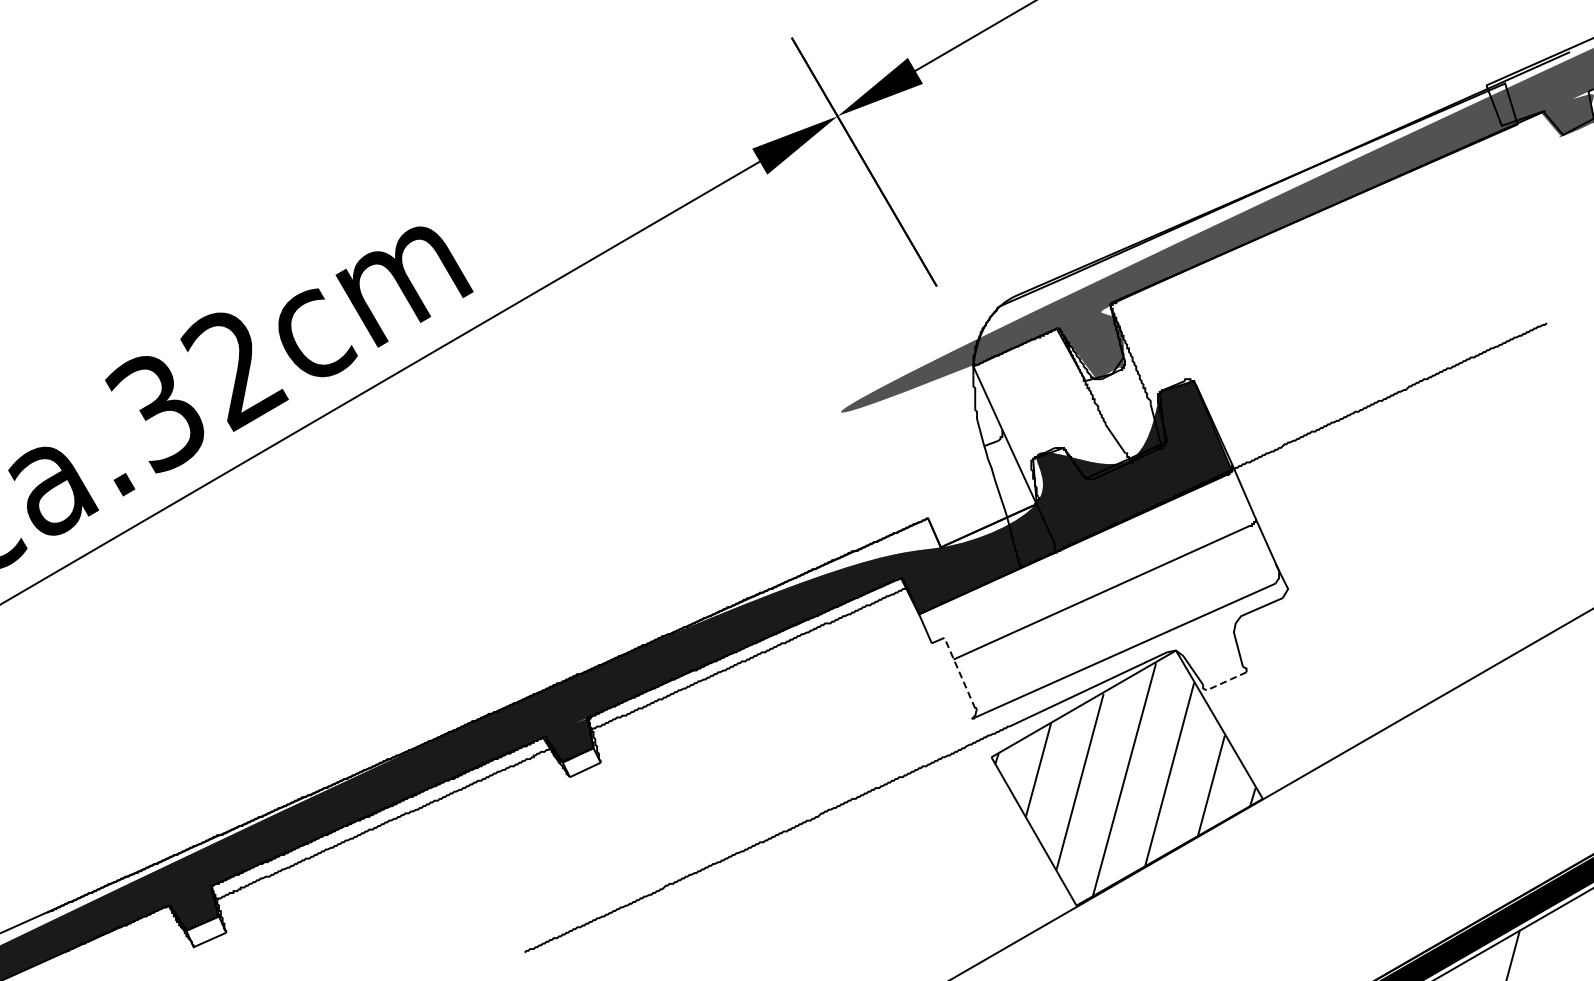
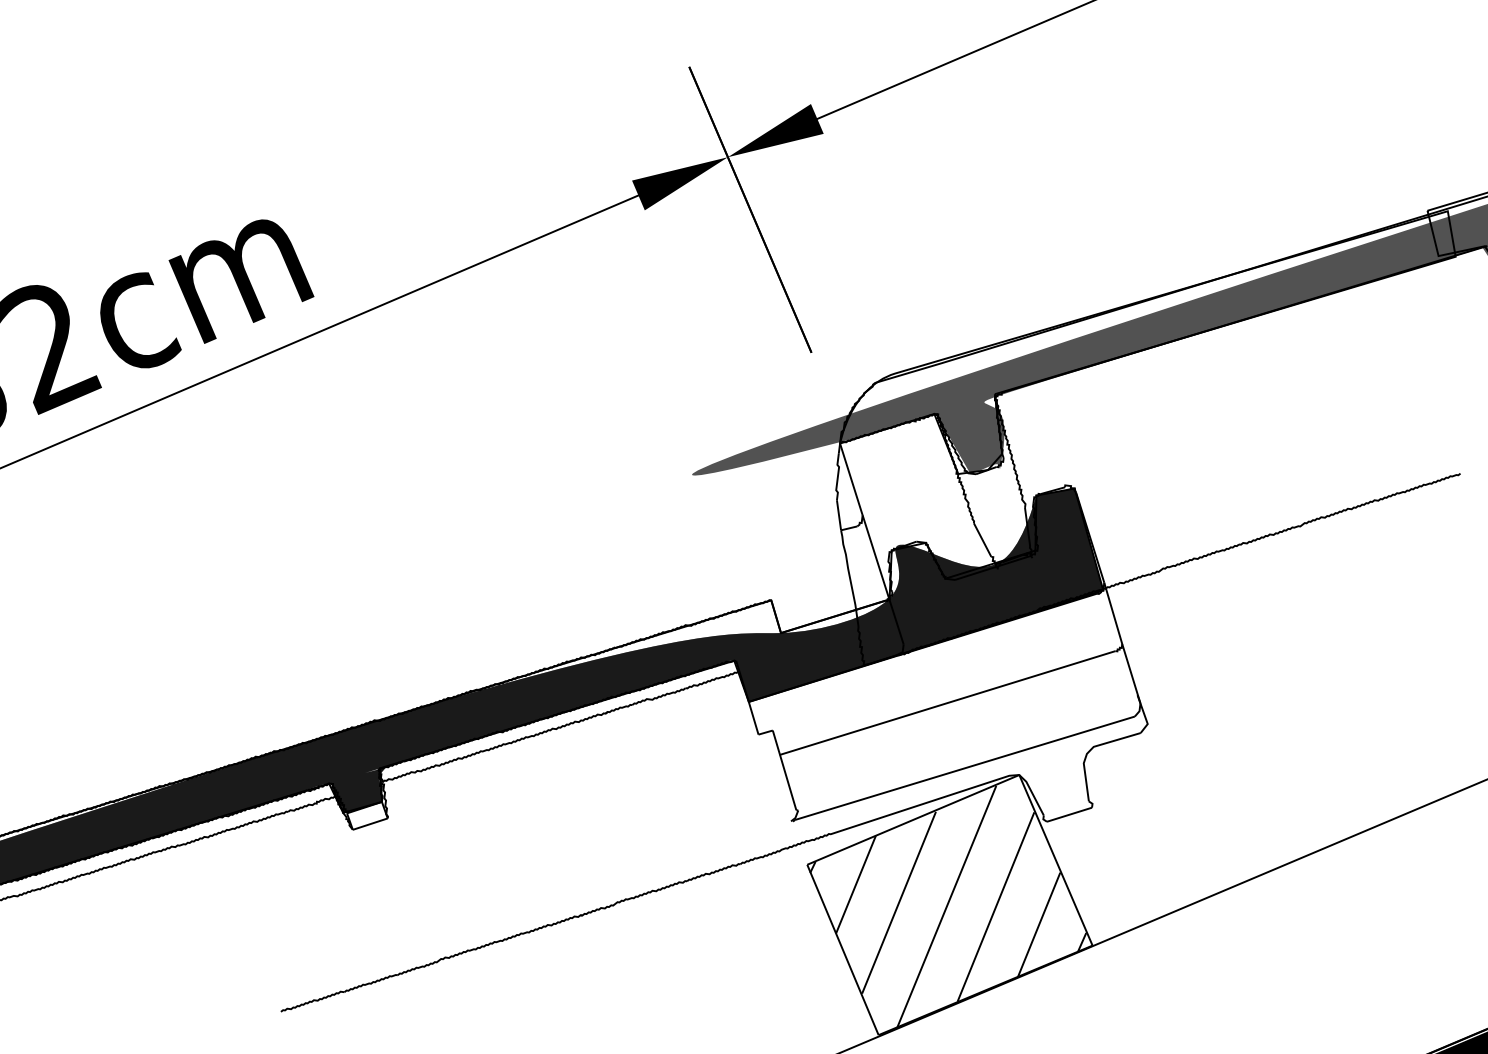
line: (959, 672) -> (784, 769), dashed -> solid
line: (1226, 681) -> (1069, 814), dashed -> solid

